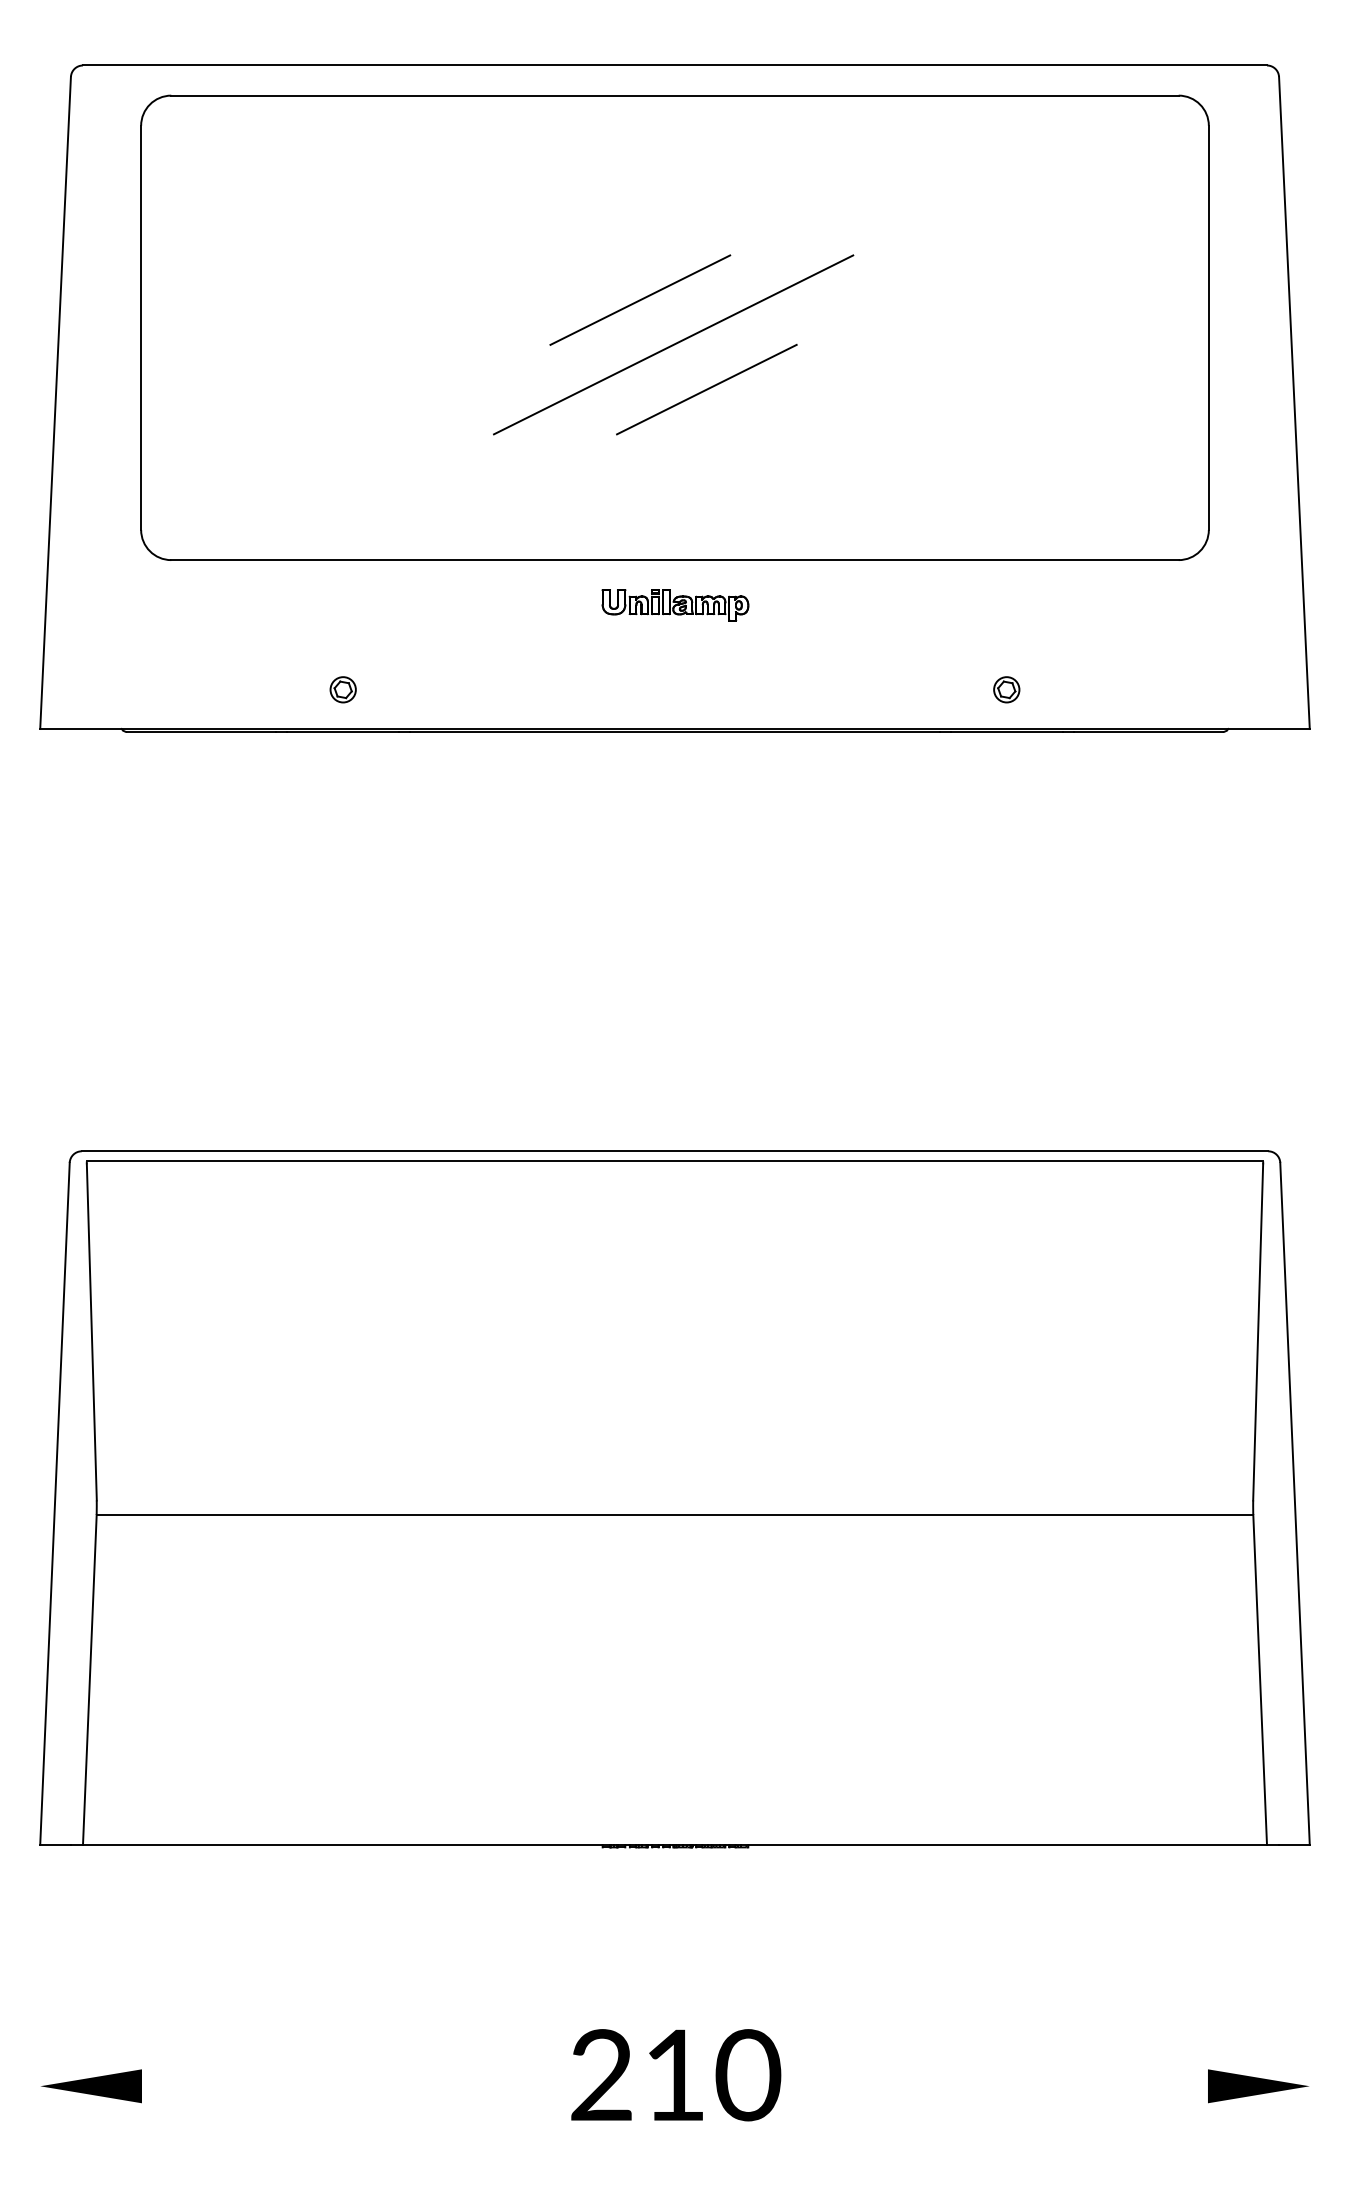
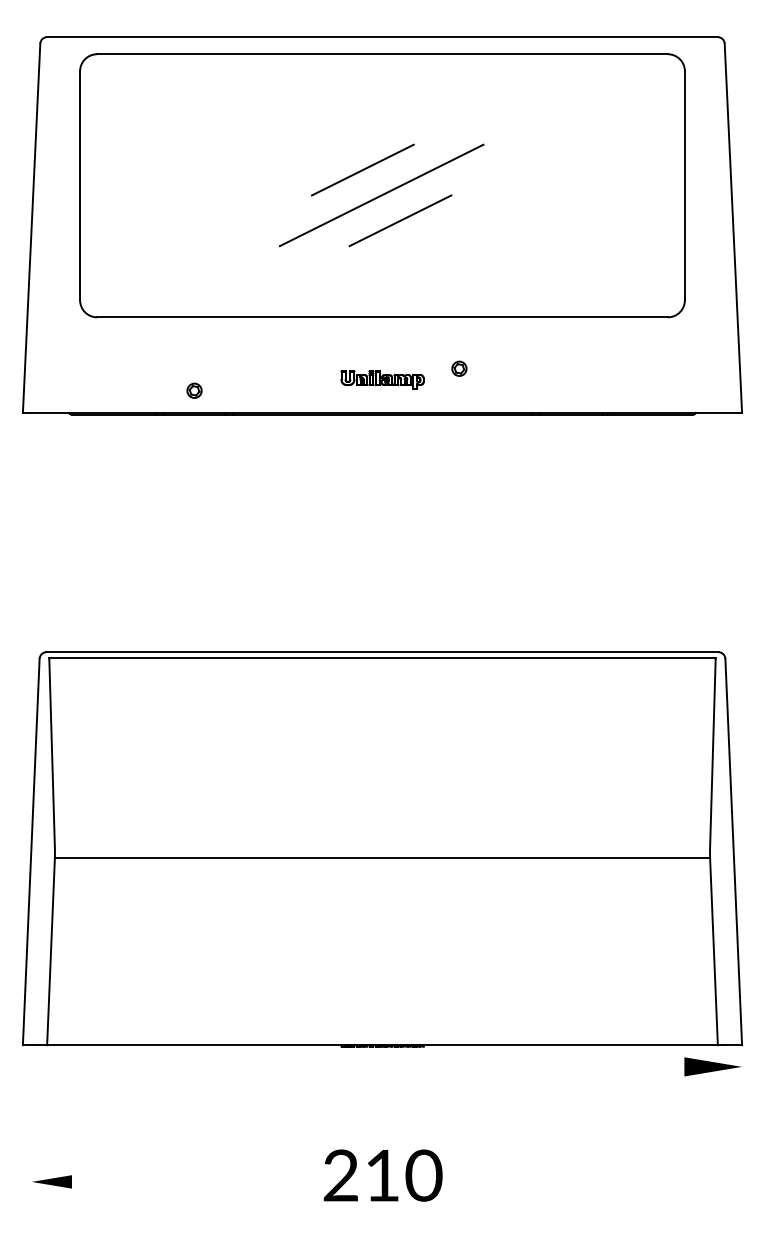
part: (675, 604) -> (382, 379), moved
part: (1006, 689) -> (459, 368), moved
part: (90, 2085) -> (51, 1181), size x0.7
part: (1257, 2085) -> (712, 1066), moved

